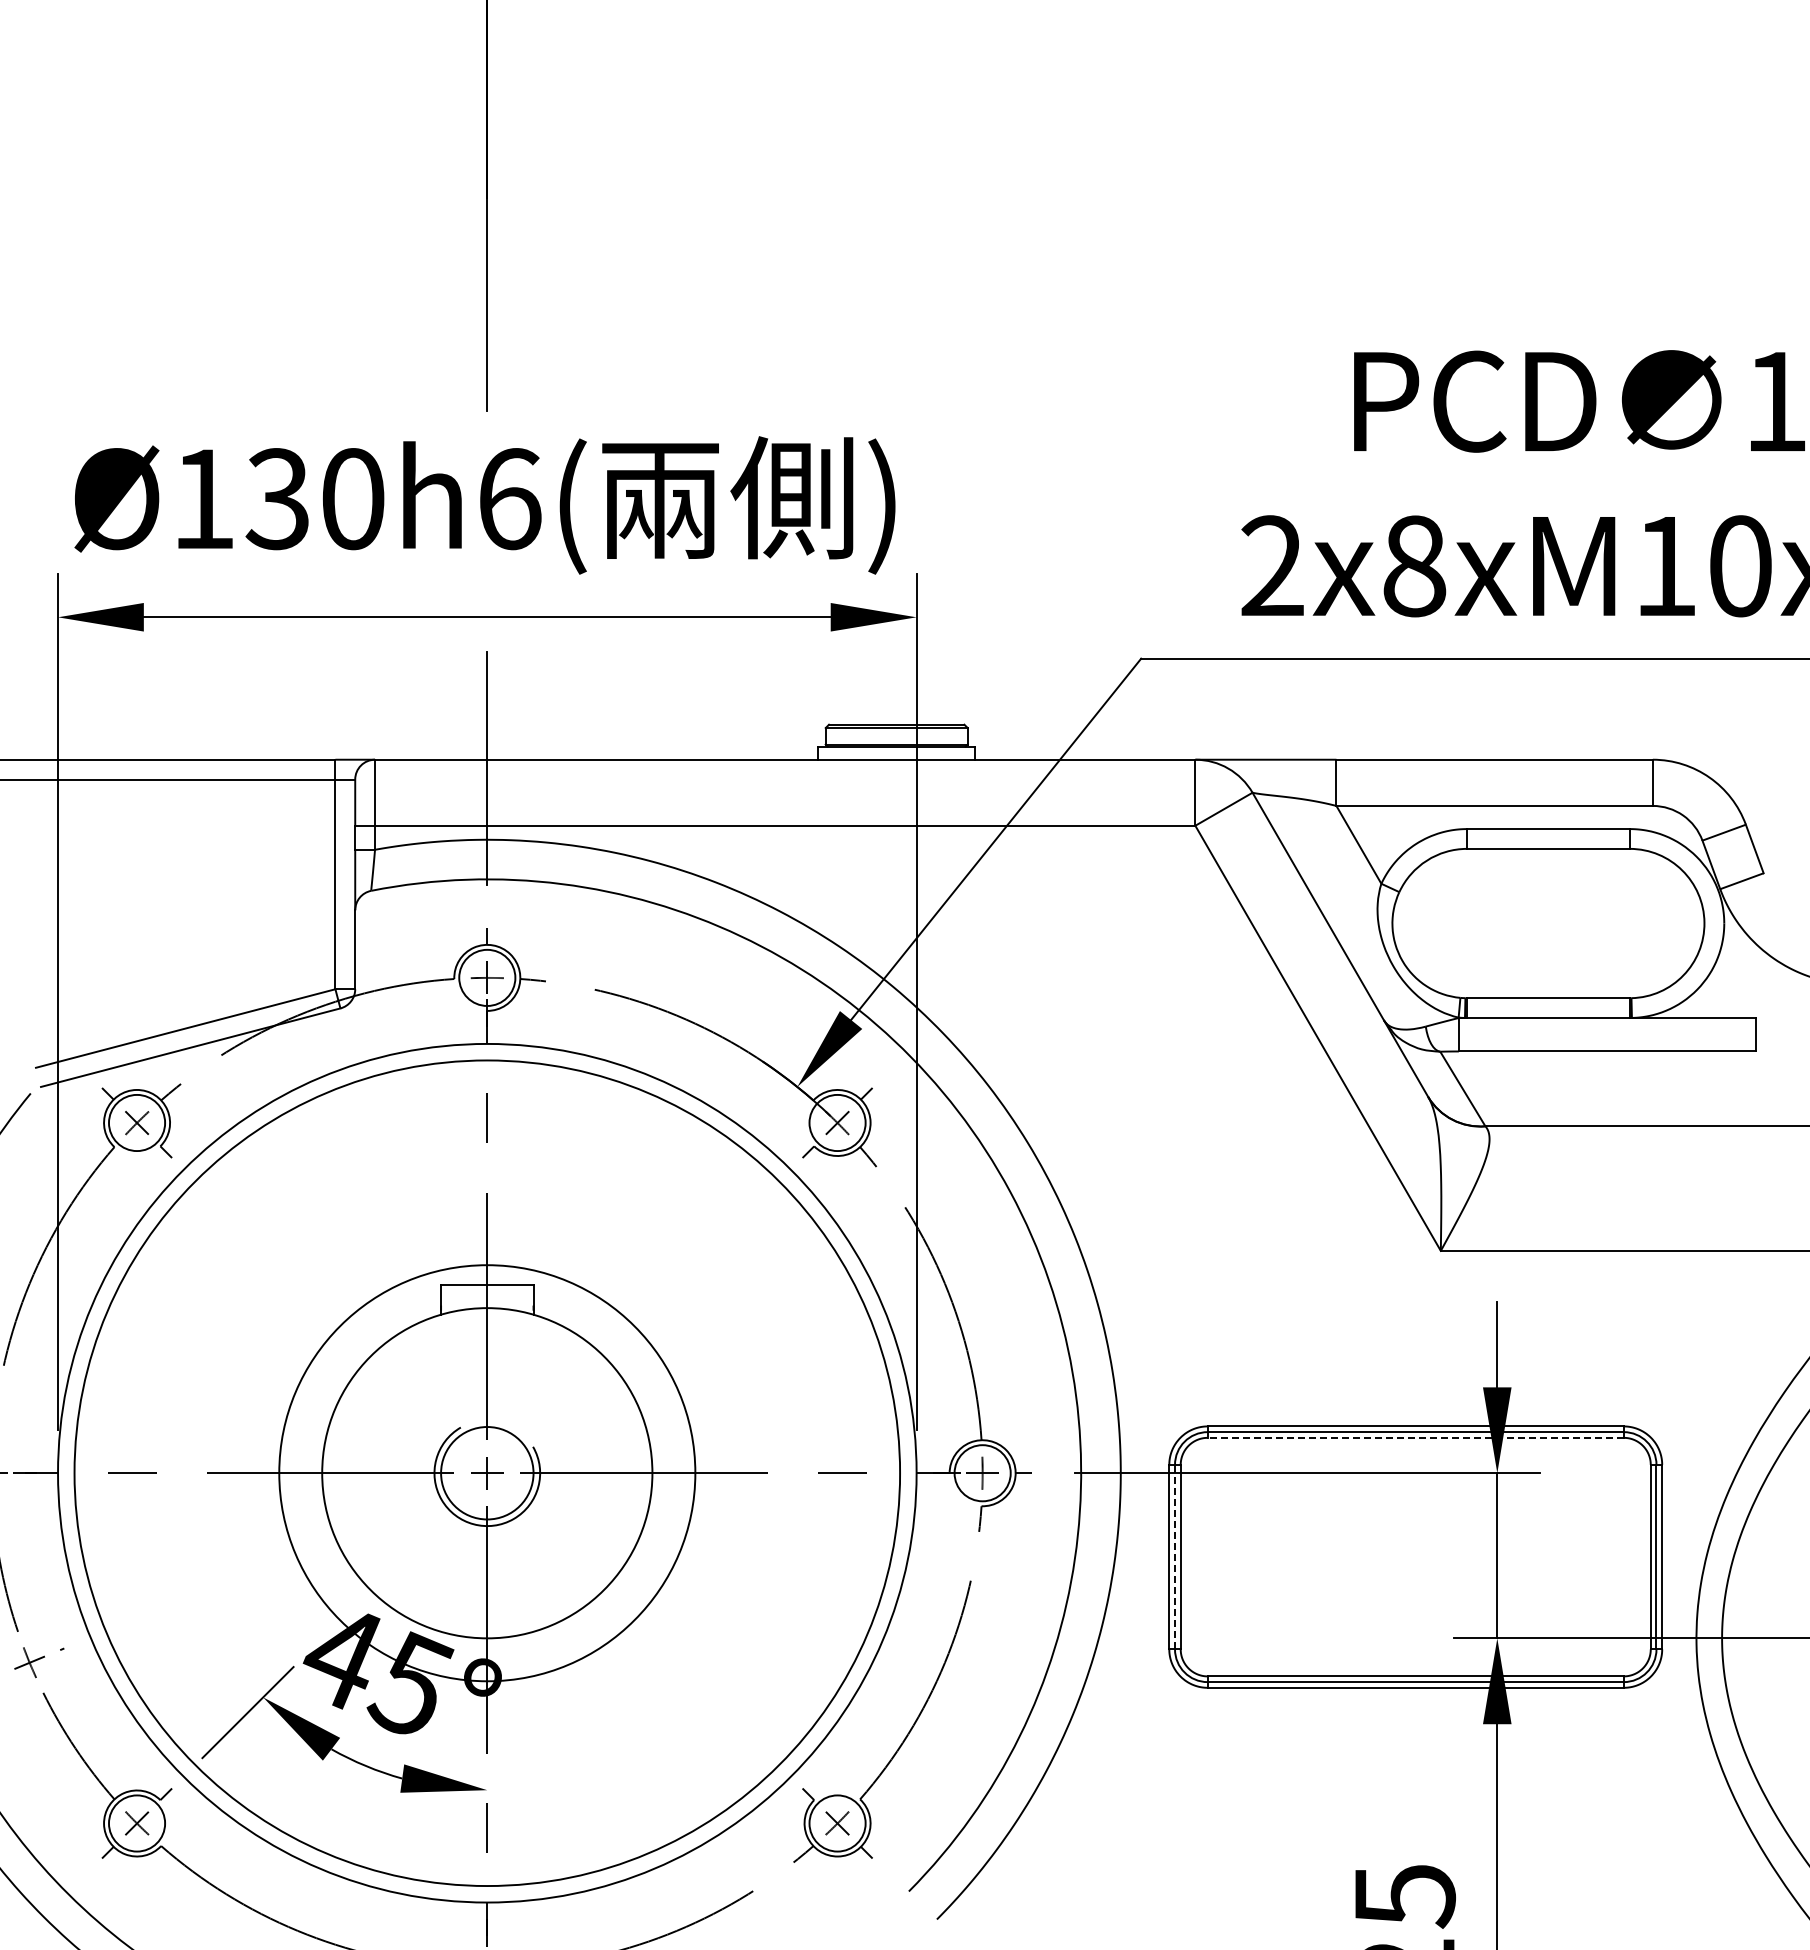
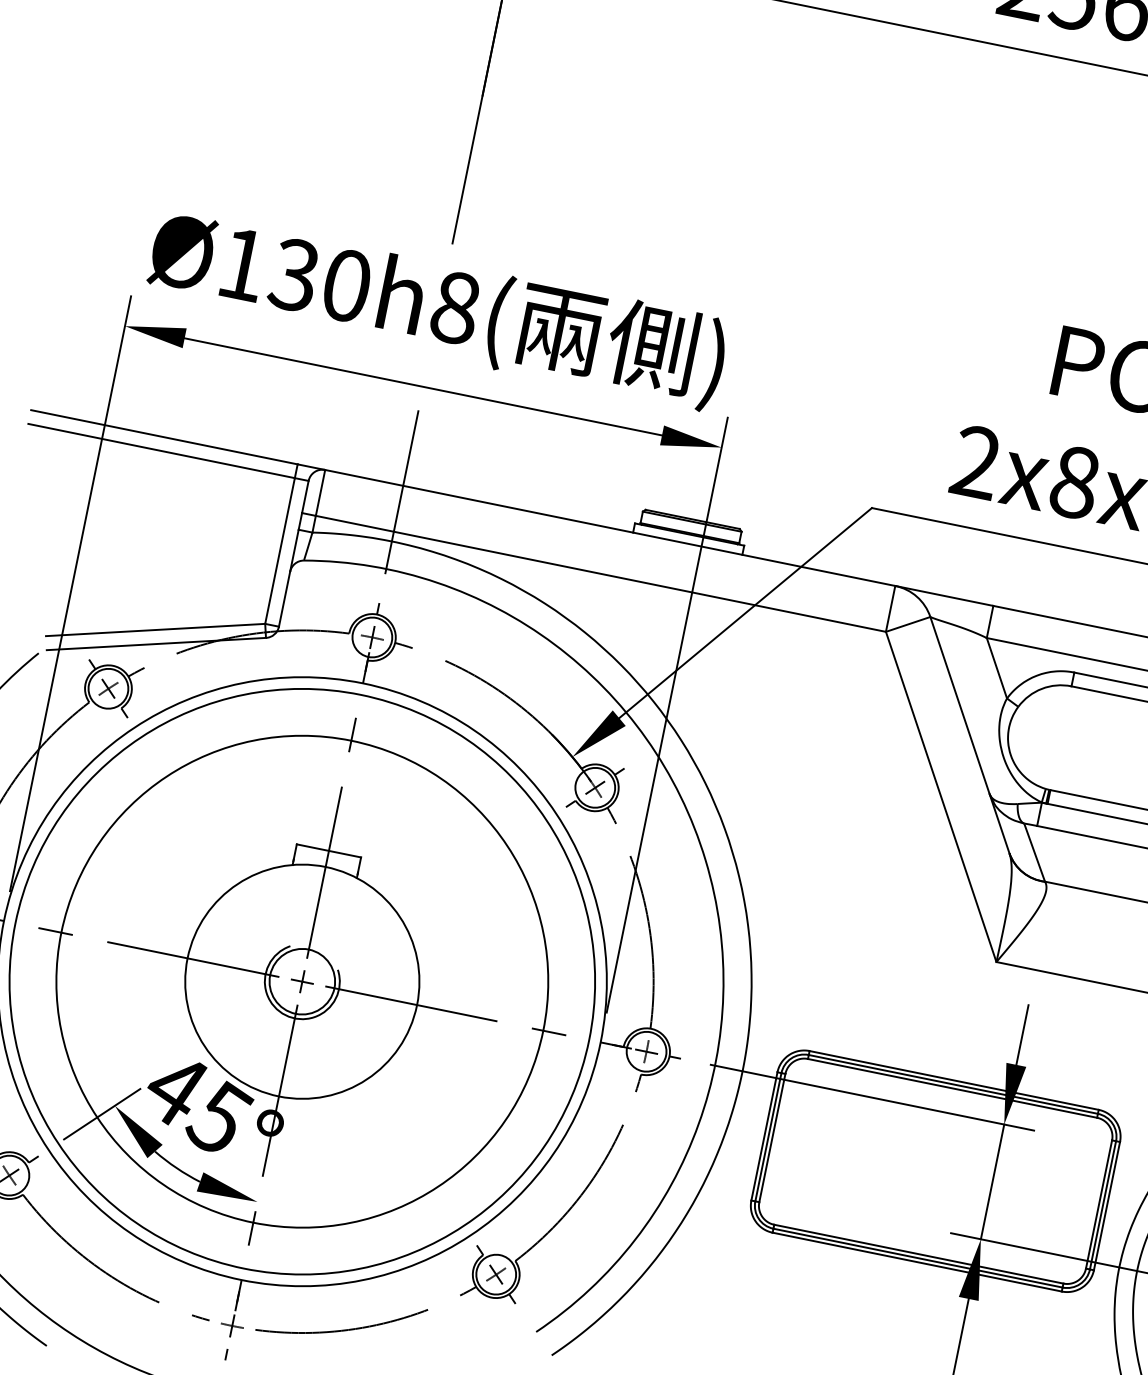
text: (509, 499) -> (455, 308), Ø130h6( -> Ø130h8(
line: (1415, 1437) -> (952, 1088), dashed -> solid
circle: (487, 1472) -> (302, 981), size x1.67
line: (1175, 1556) -> (768, 1136), dashed -> solid

